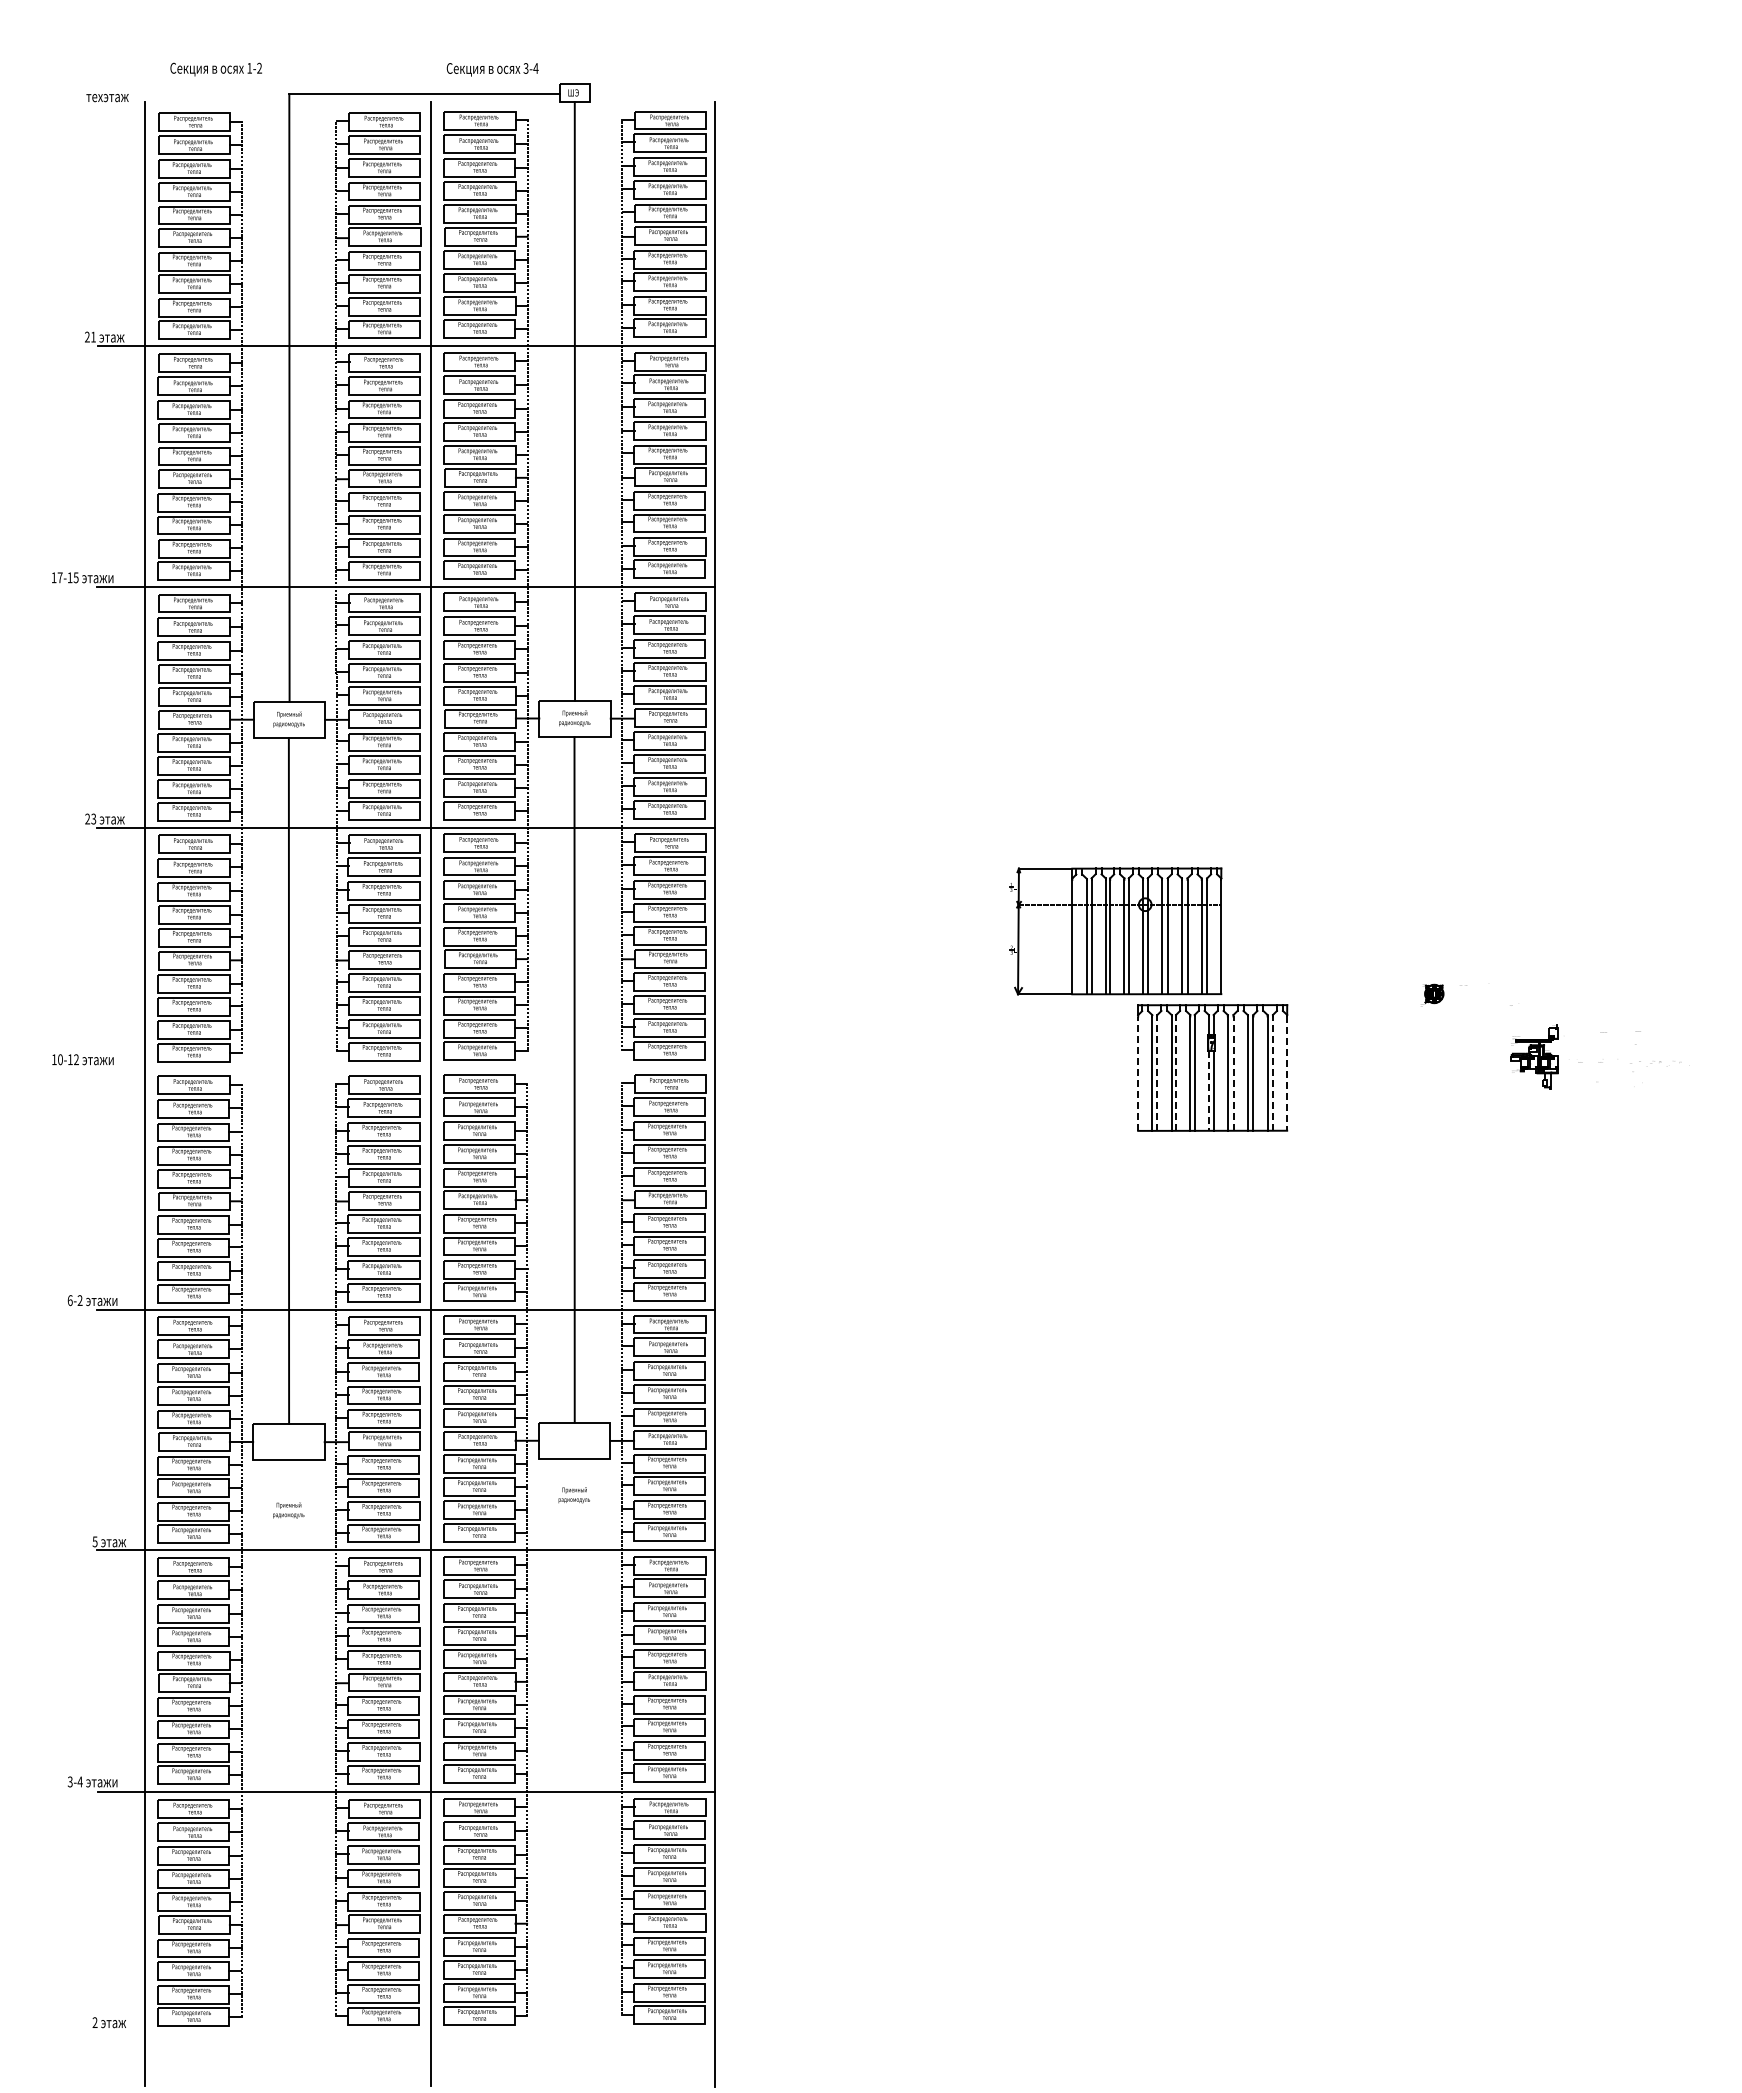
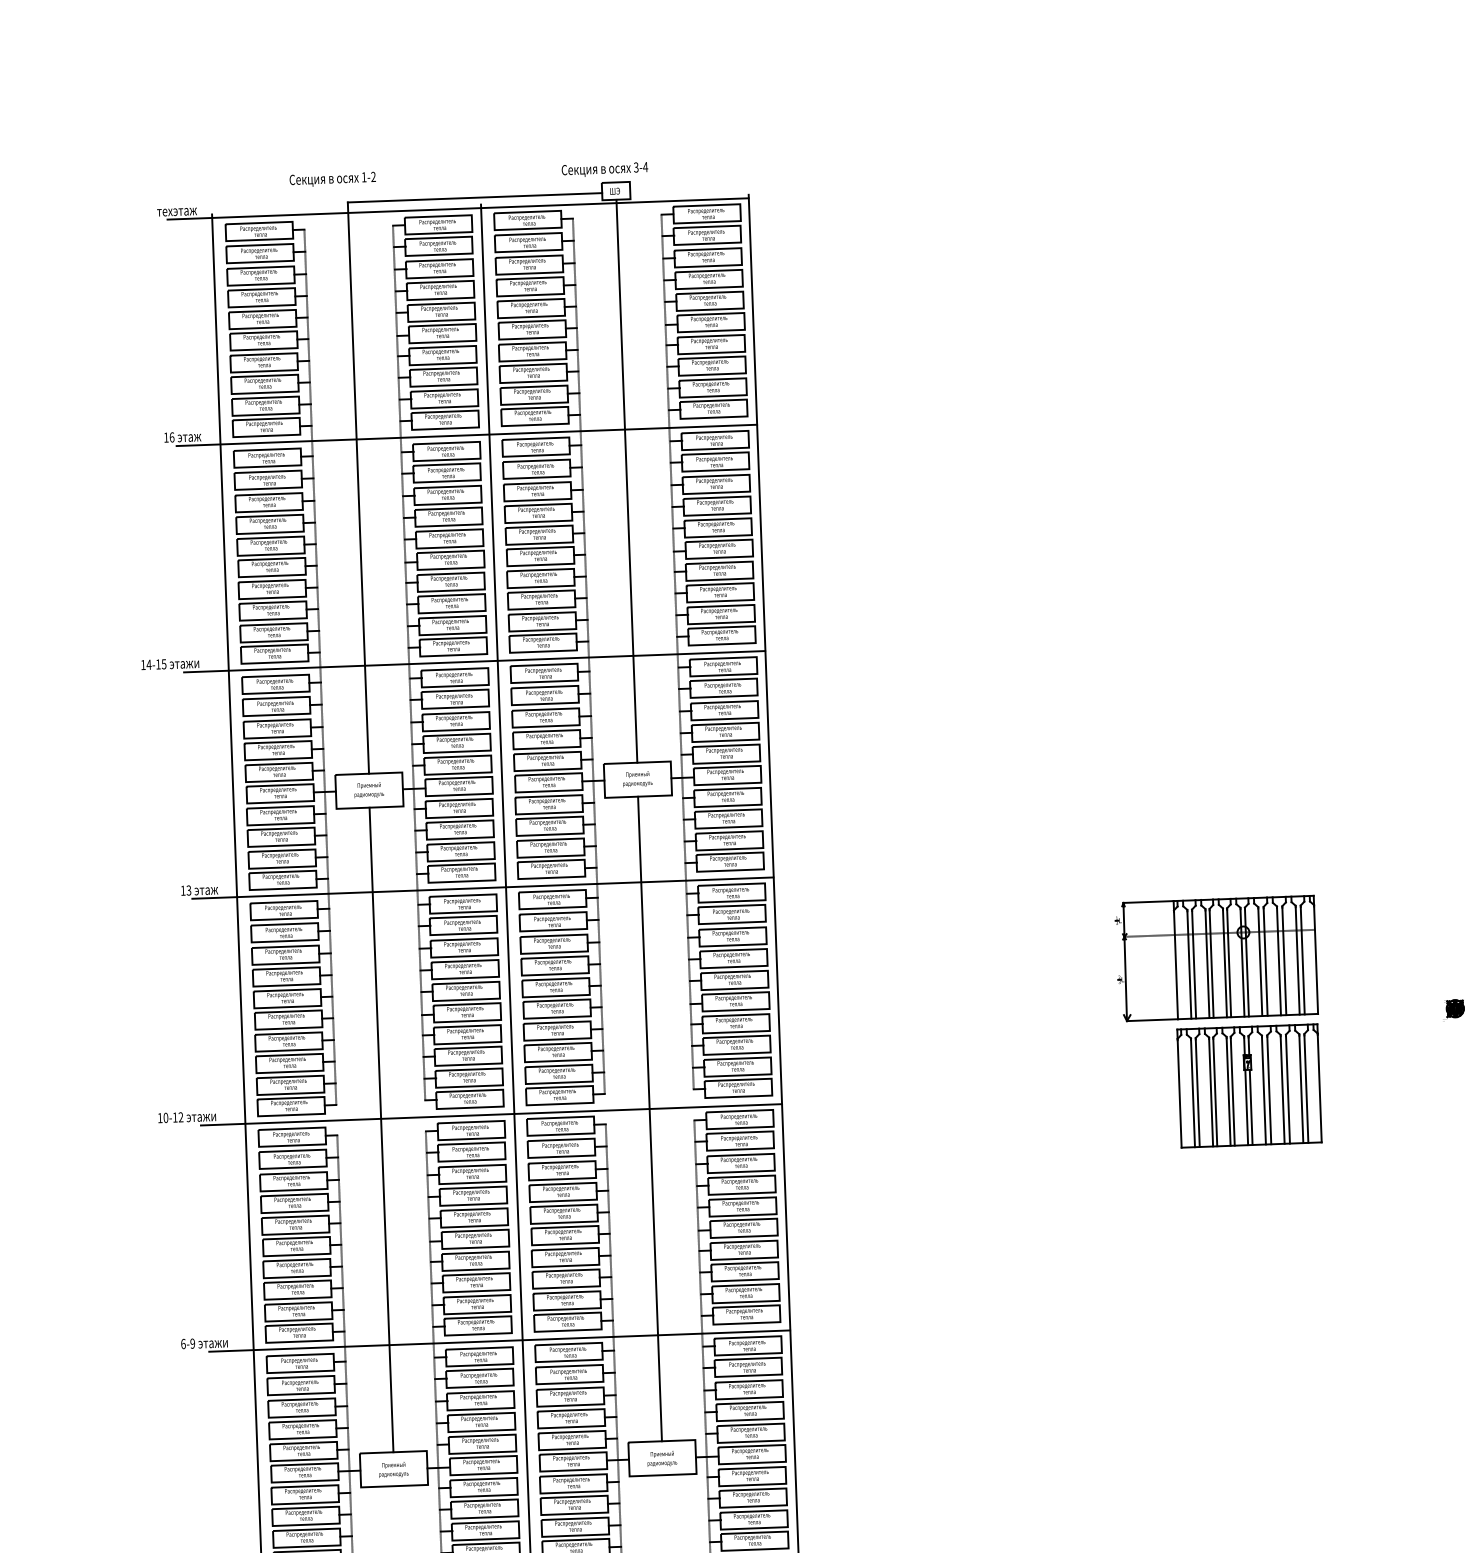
text: (215, 69) -> (332, 179), moved
text: (492, 69) -> (604, 169), moved
line: (406, 105) -> (458, 208), added
text: (90, 336) -> (169, 436), 21 -> 16
text: (59, 577) -> (148, 664), 17-15 -> 14-15
text: (87, 818) -> (183, 890), 23 -> 13
part: (1115, 931) -> (1216, 958), moved
line: (406, 1069) -> (491, 1115), added
line: (1138, 1073) -> (1179, 1093), dashed -> solid
line: (1157, 1073) -> (1197, 1093), dashed -> solid
line: (1176, 1073) -> (1215, 1092), dashed -> solid
line: (1233, 1073) -> (1269, 1090), dashed -> solid
line: (1272, 1073) -> (1305, 1089), dashed -> solid
line: (1287, 1074) -> (1320, 1089), dashed -> solid
line: (1208, 1090) -> (1246, 1107), dashed -> solid
text: (79, 1300) -> (192, 1343), 6-2 -> 6-9
text: (573, 1495) -> (661, 1459), moved
text: (288, 1510) -> (393, 1469), moved

